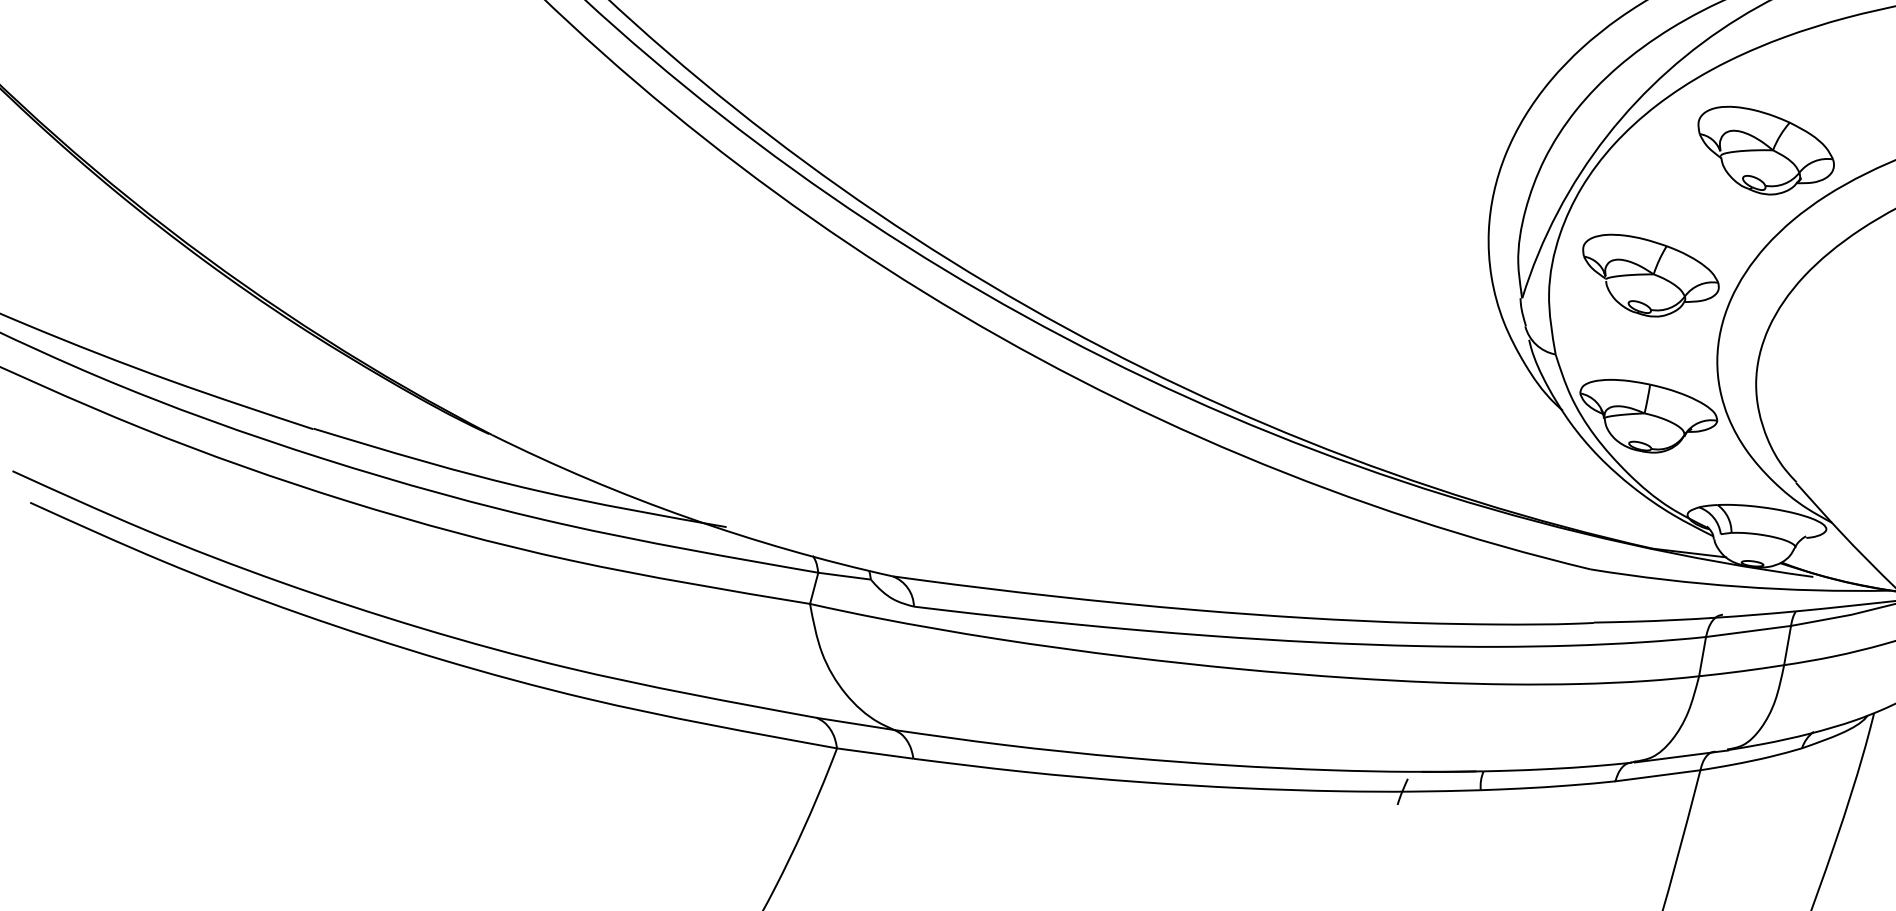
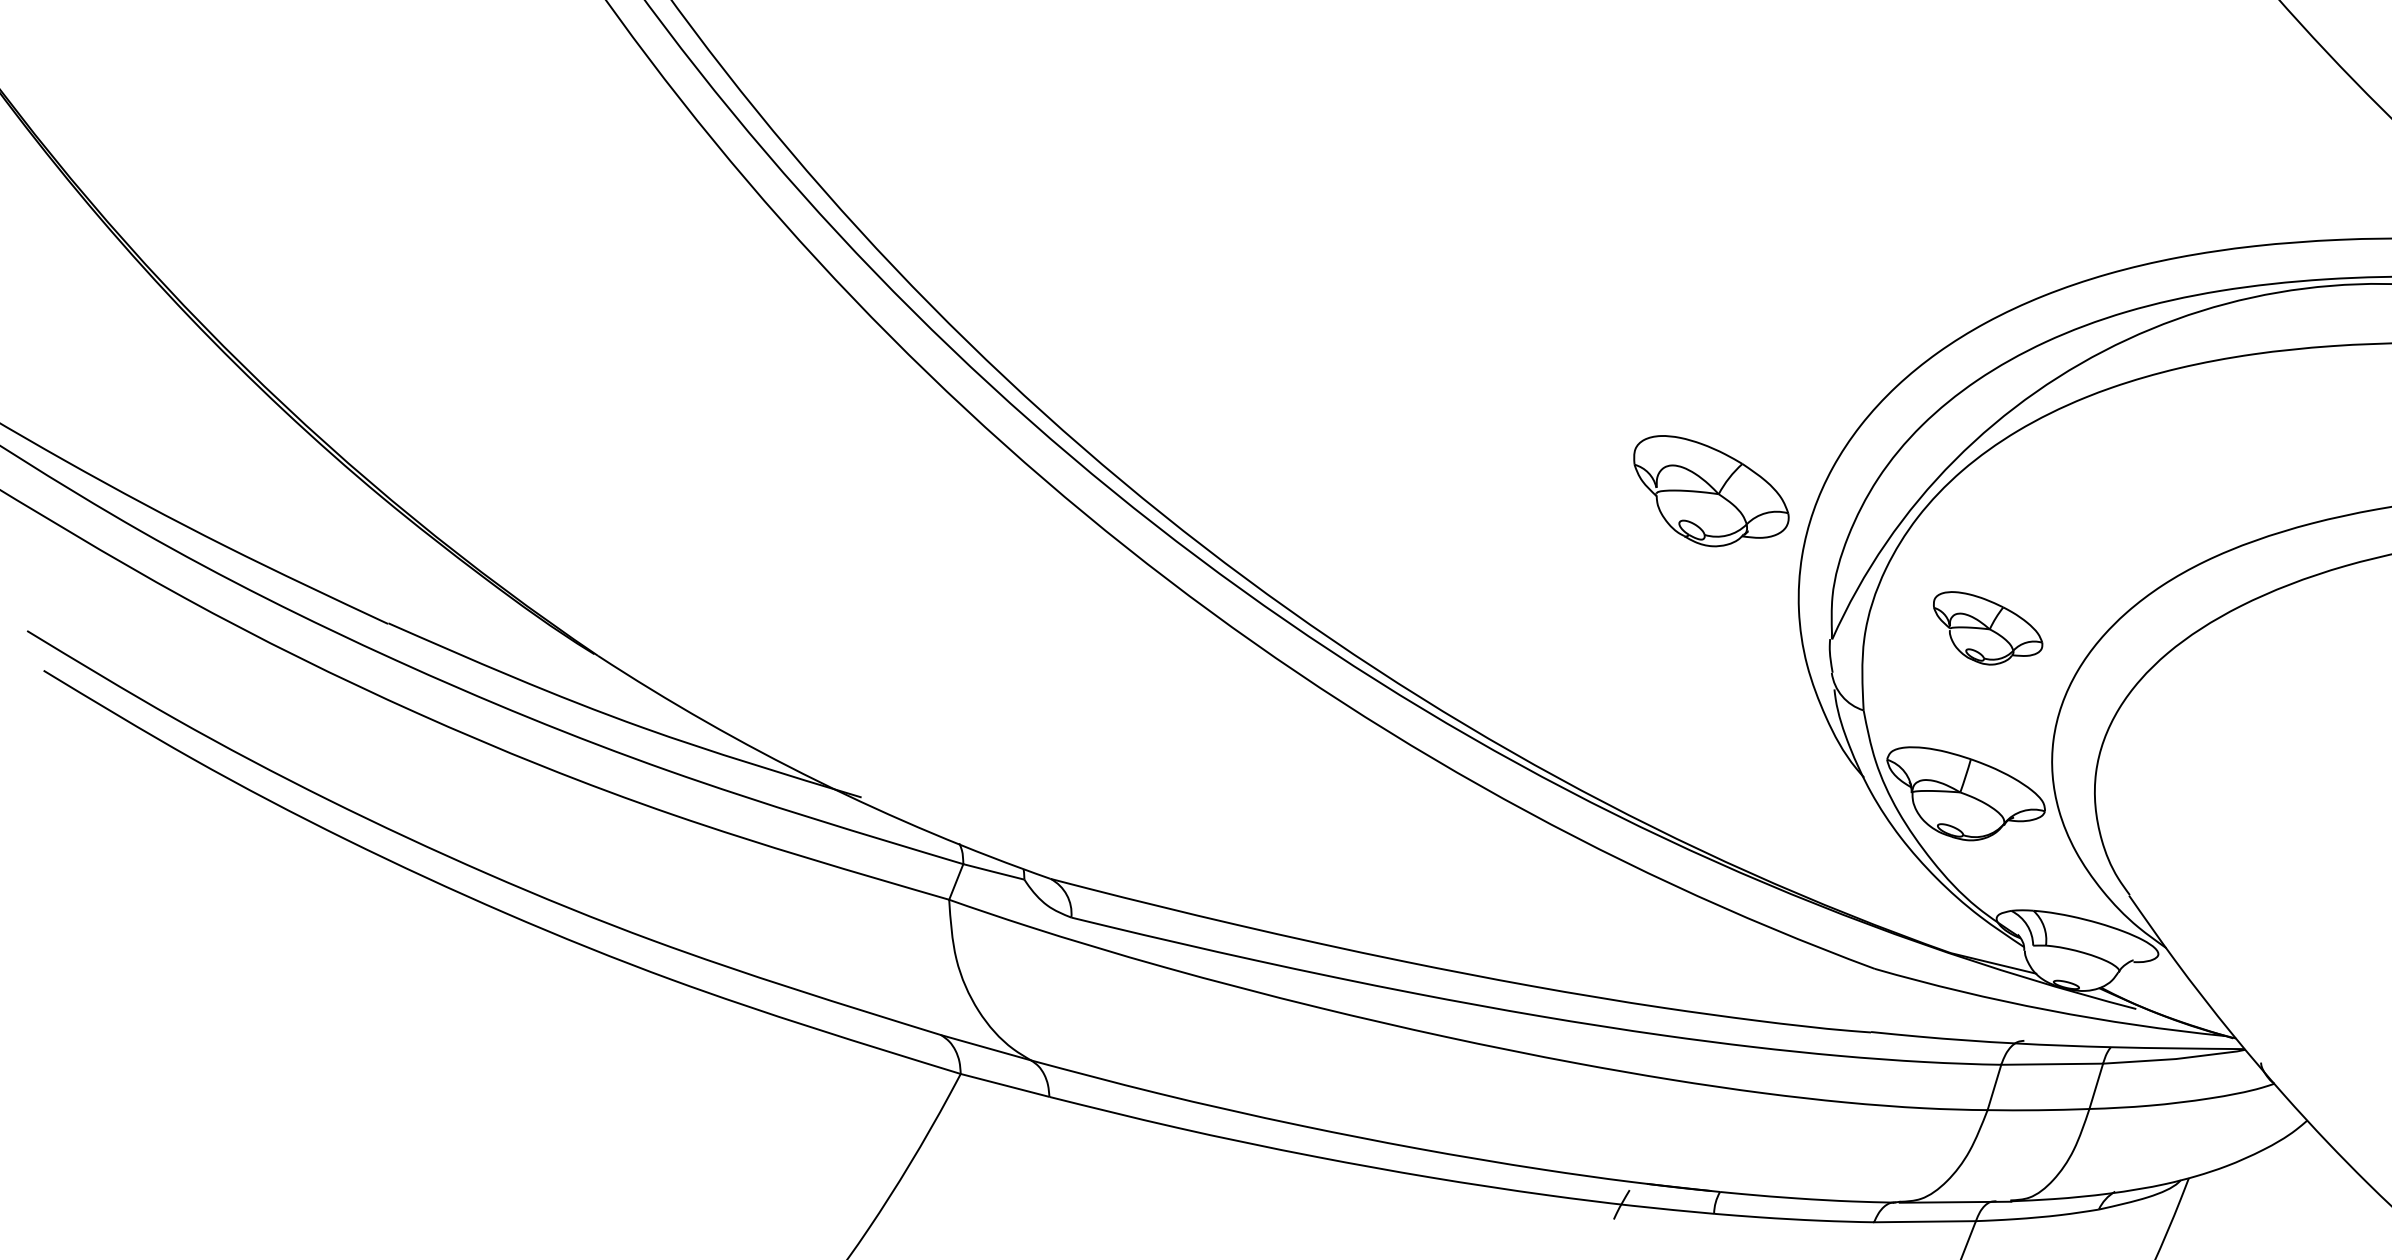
part: (1766, 148) -> (1711, 491), moved
part: (1651, 273) -> (1987, 628), size x0.7

